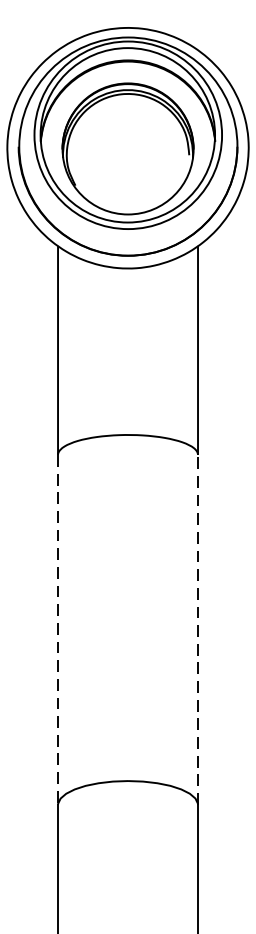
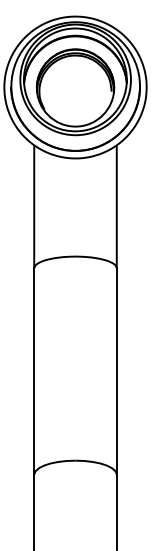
line: (197, 629) -> (116, 371), dashed -> solid
line: (58, 631) -> (34, 372), dashed -> solid

